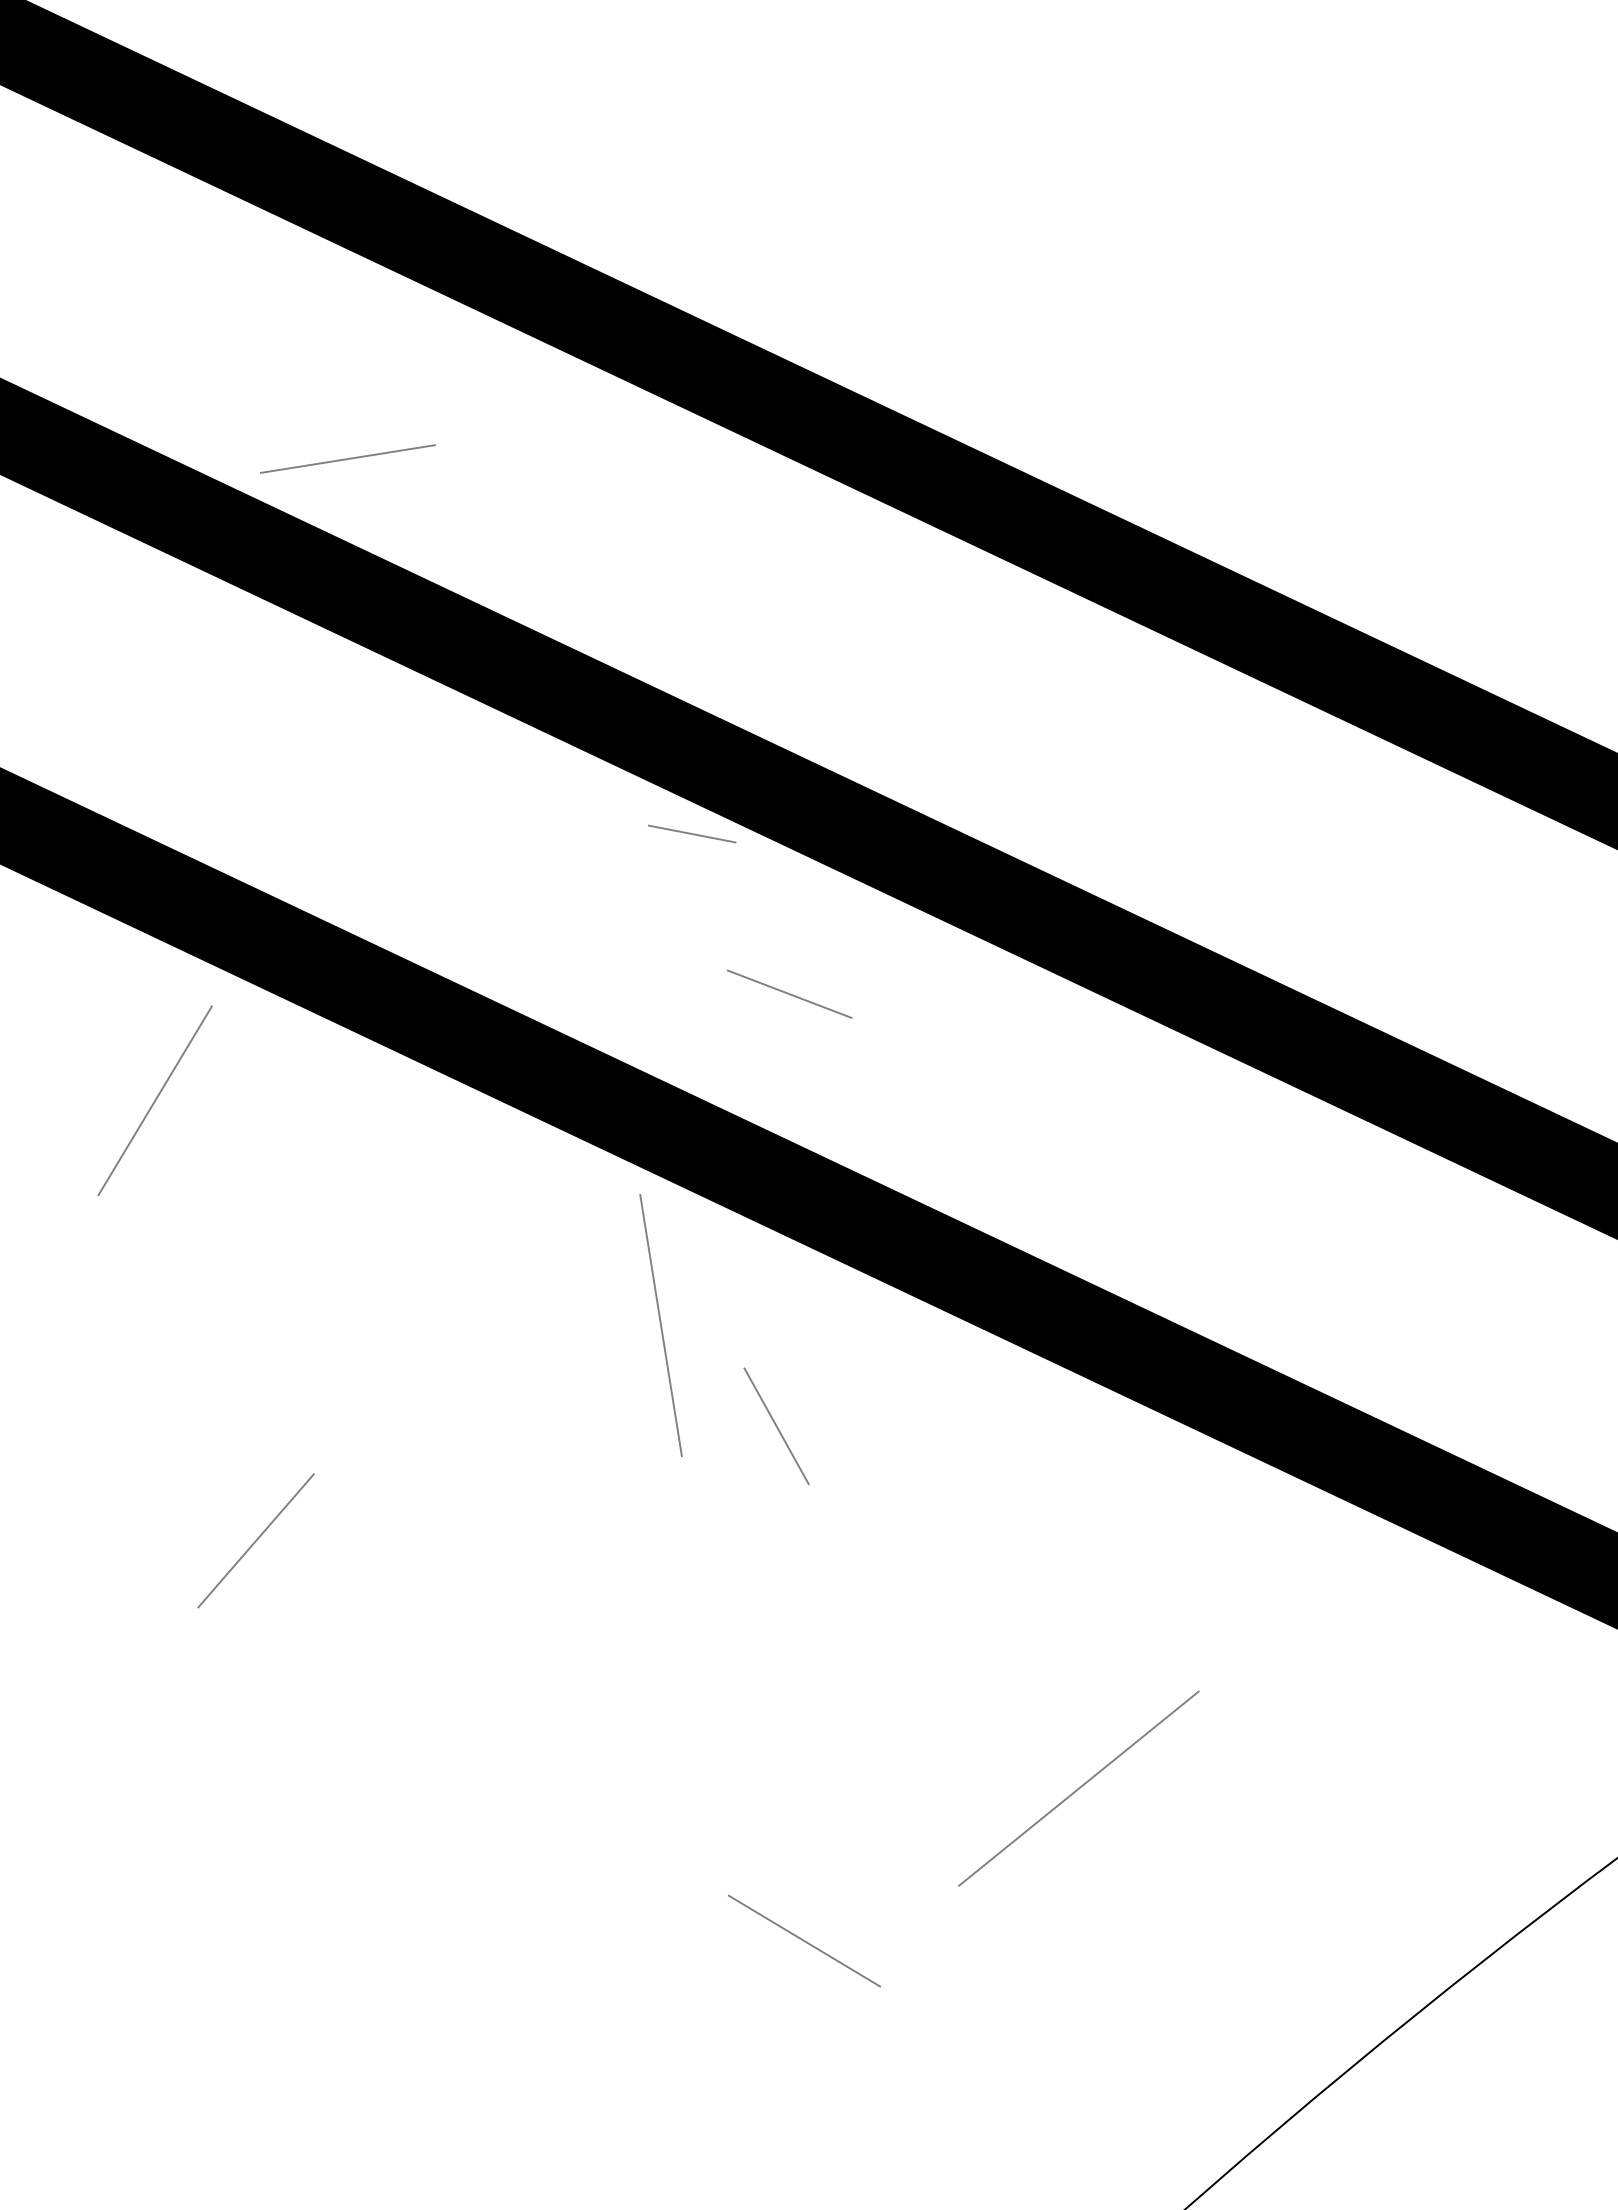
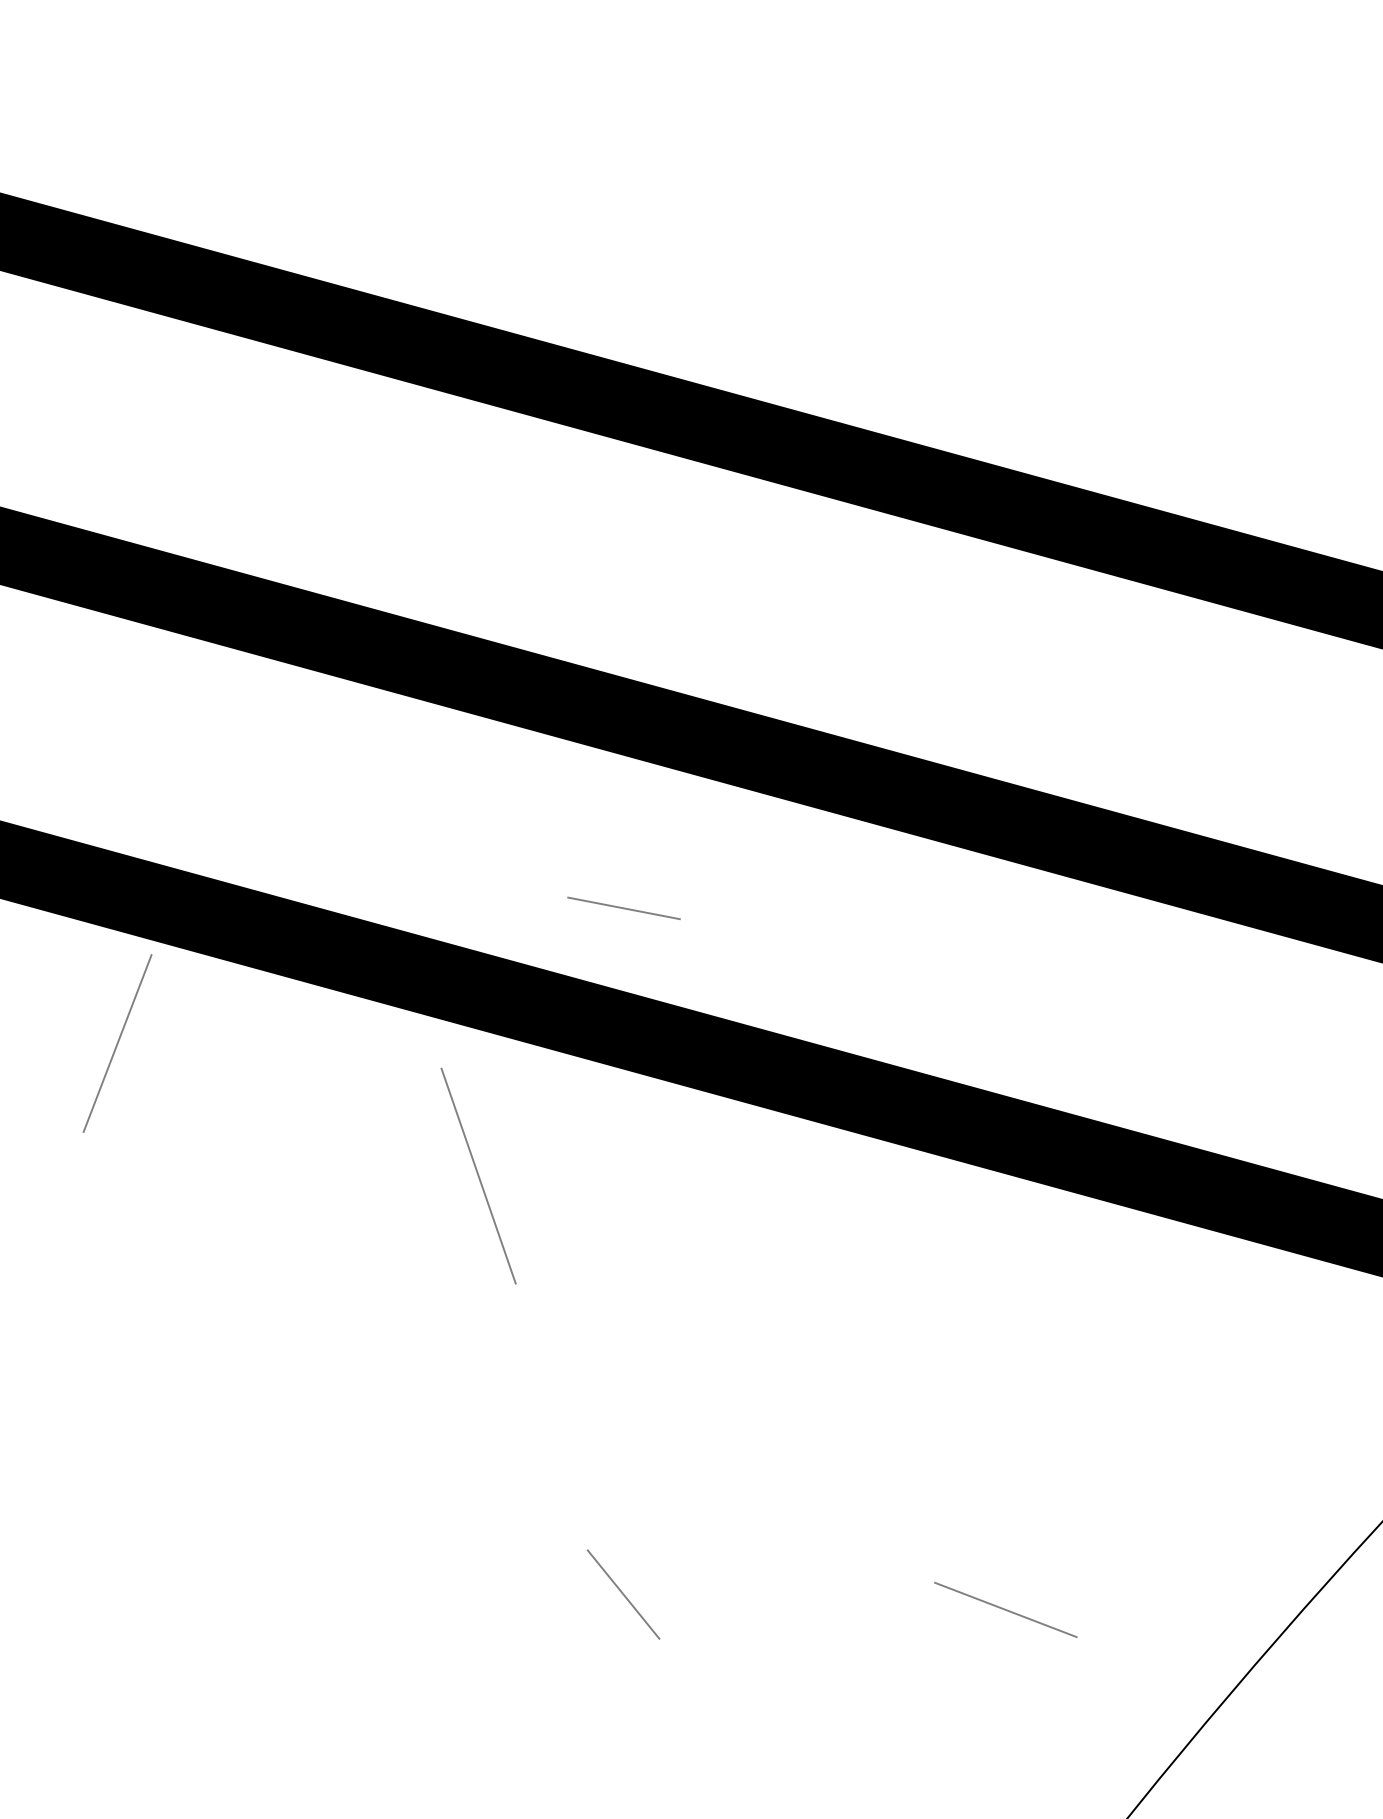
line: (347, 458) -> (143, 478), removed
line: (691, 833) -> (490, 744), removed
line: (789, 993) -> (623, 907), moved
line: (154, 1100) -> (116, 1043), moved
line: (660, 1325) -> (478, 1176), moved
line: (776, 1425) -> (623, 1593), moved
line: (255, 1540) -> (226, 1408), removed
line: (1078, 1788) -> (960, 1495), removed
line: (804, 1940) -> (1005, 1609), moved

